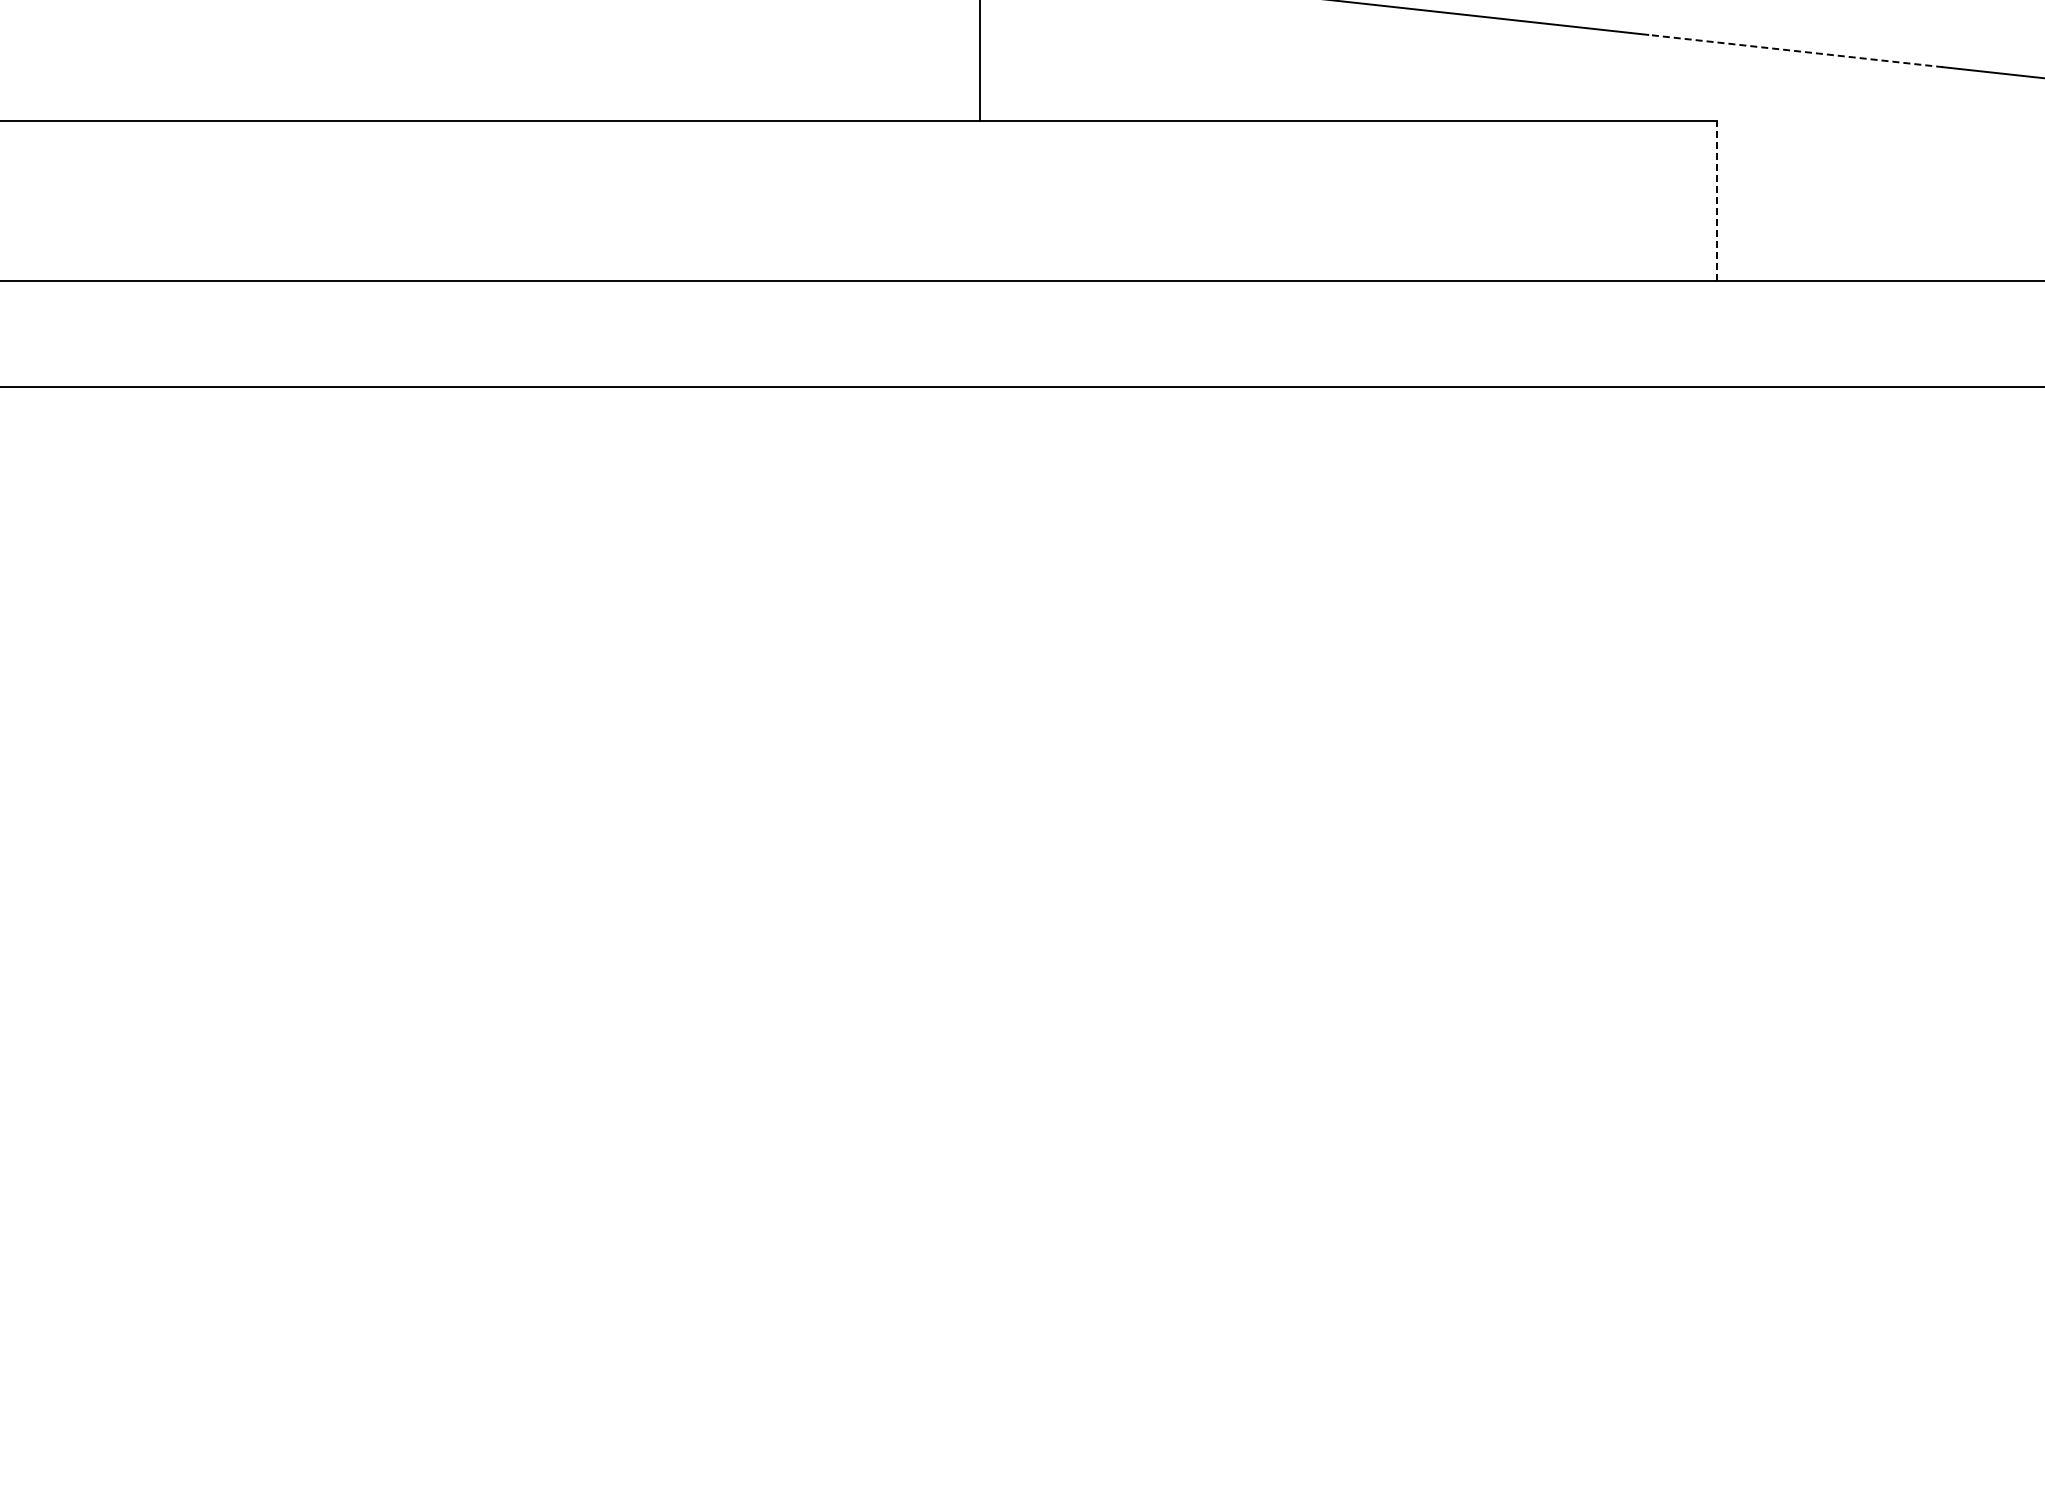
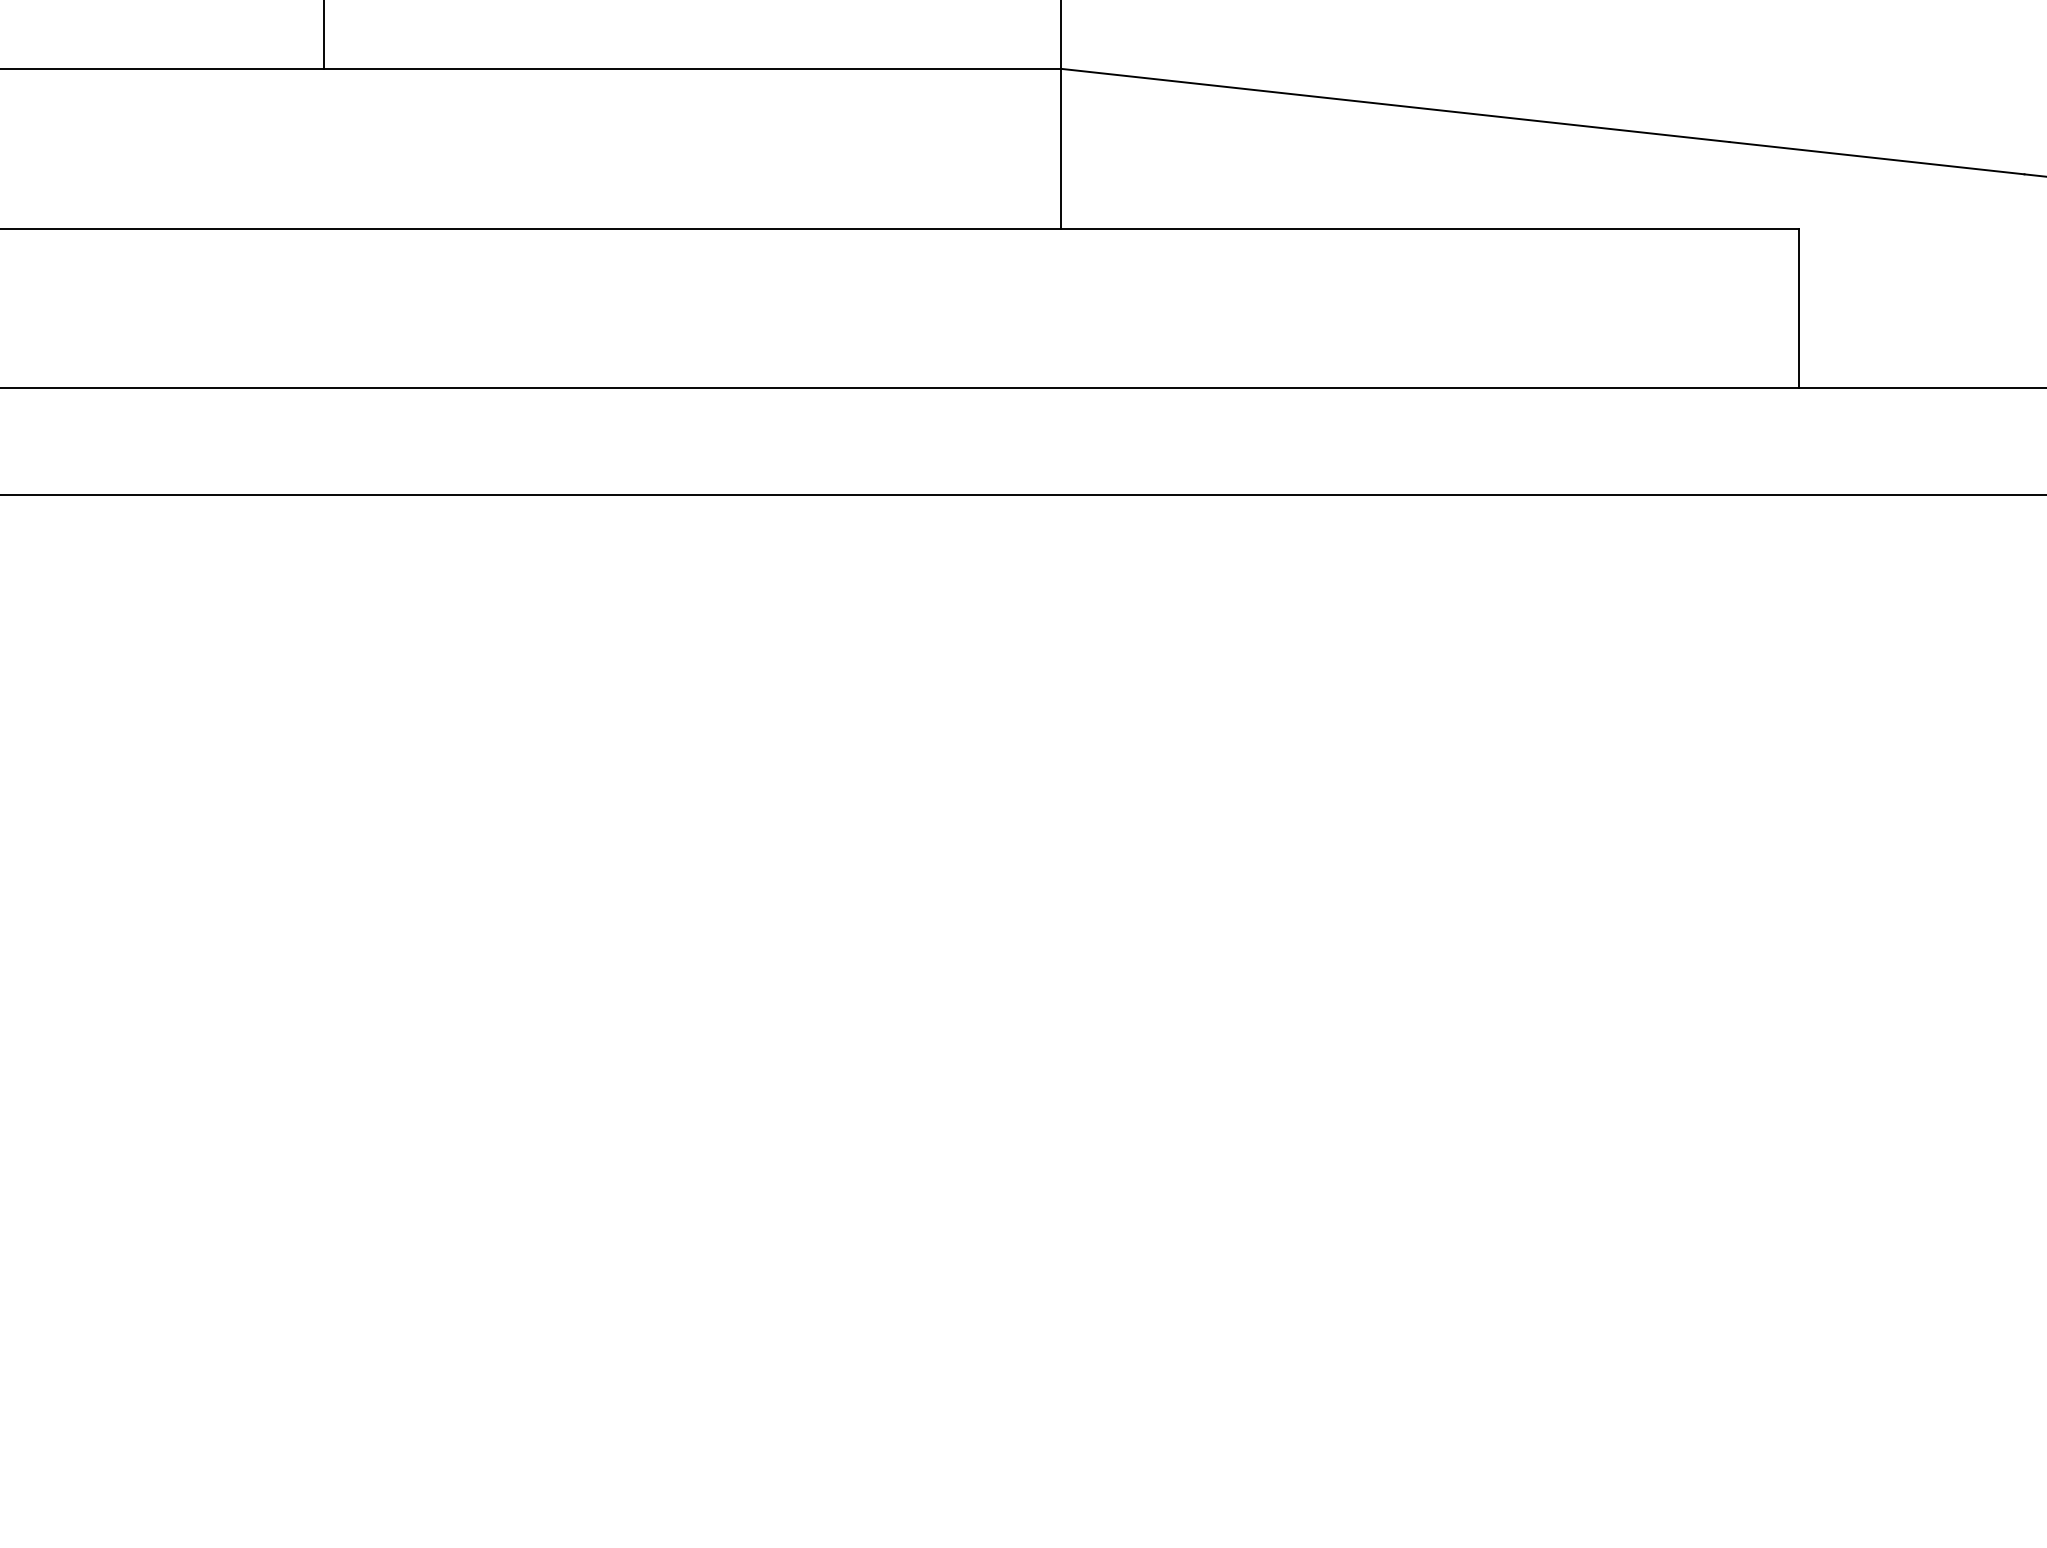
line: (1795, 51) -> (1876, 158), dashed -> solid
line: (1717, 201) -> (1798, 308), dashed -> solid

